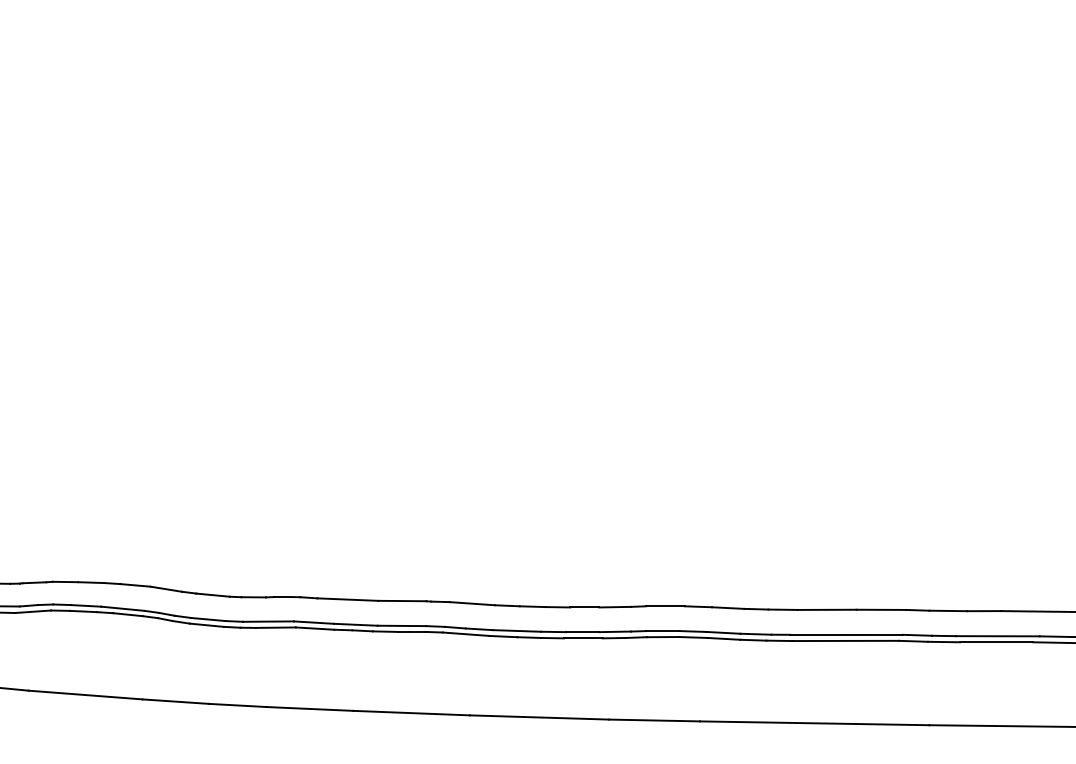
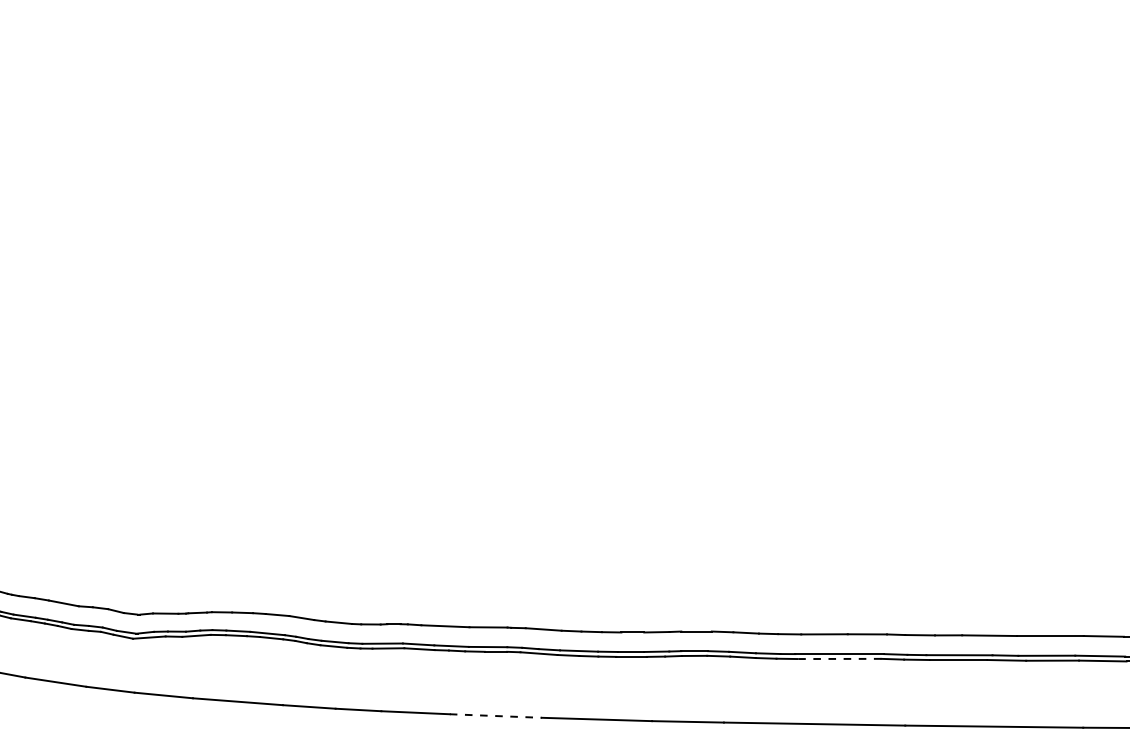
line: (844, 640) -> (838, 658), solid -> dashed
line: (412, 713) -> (496, 716), solid -> dashed

